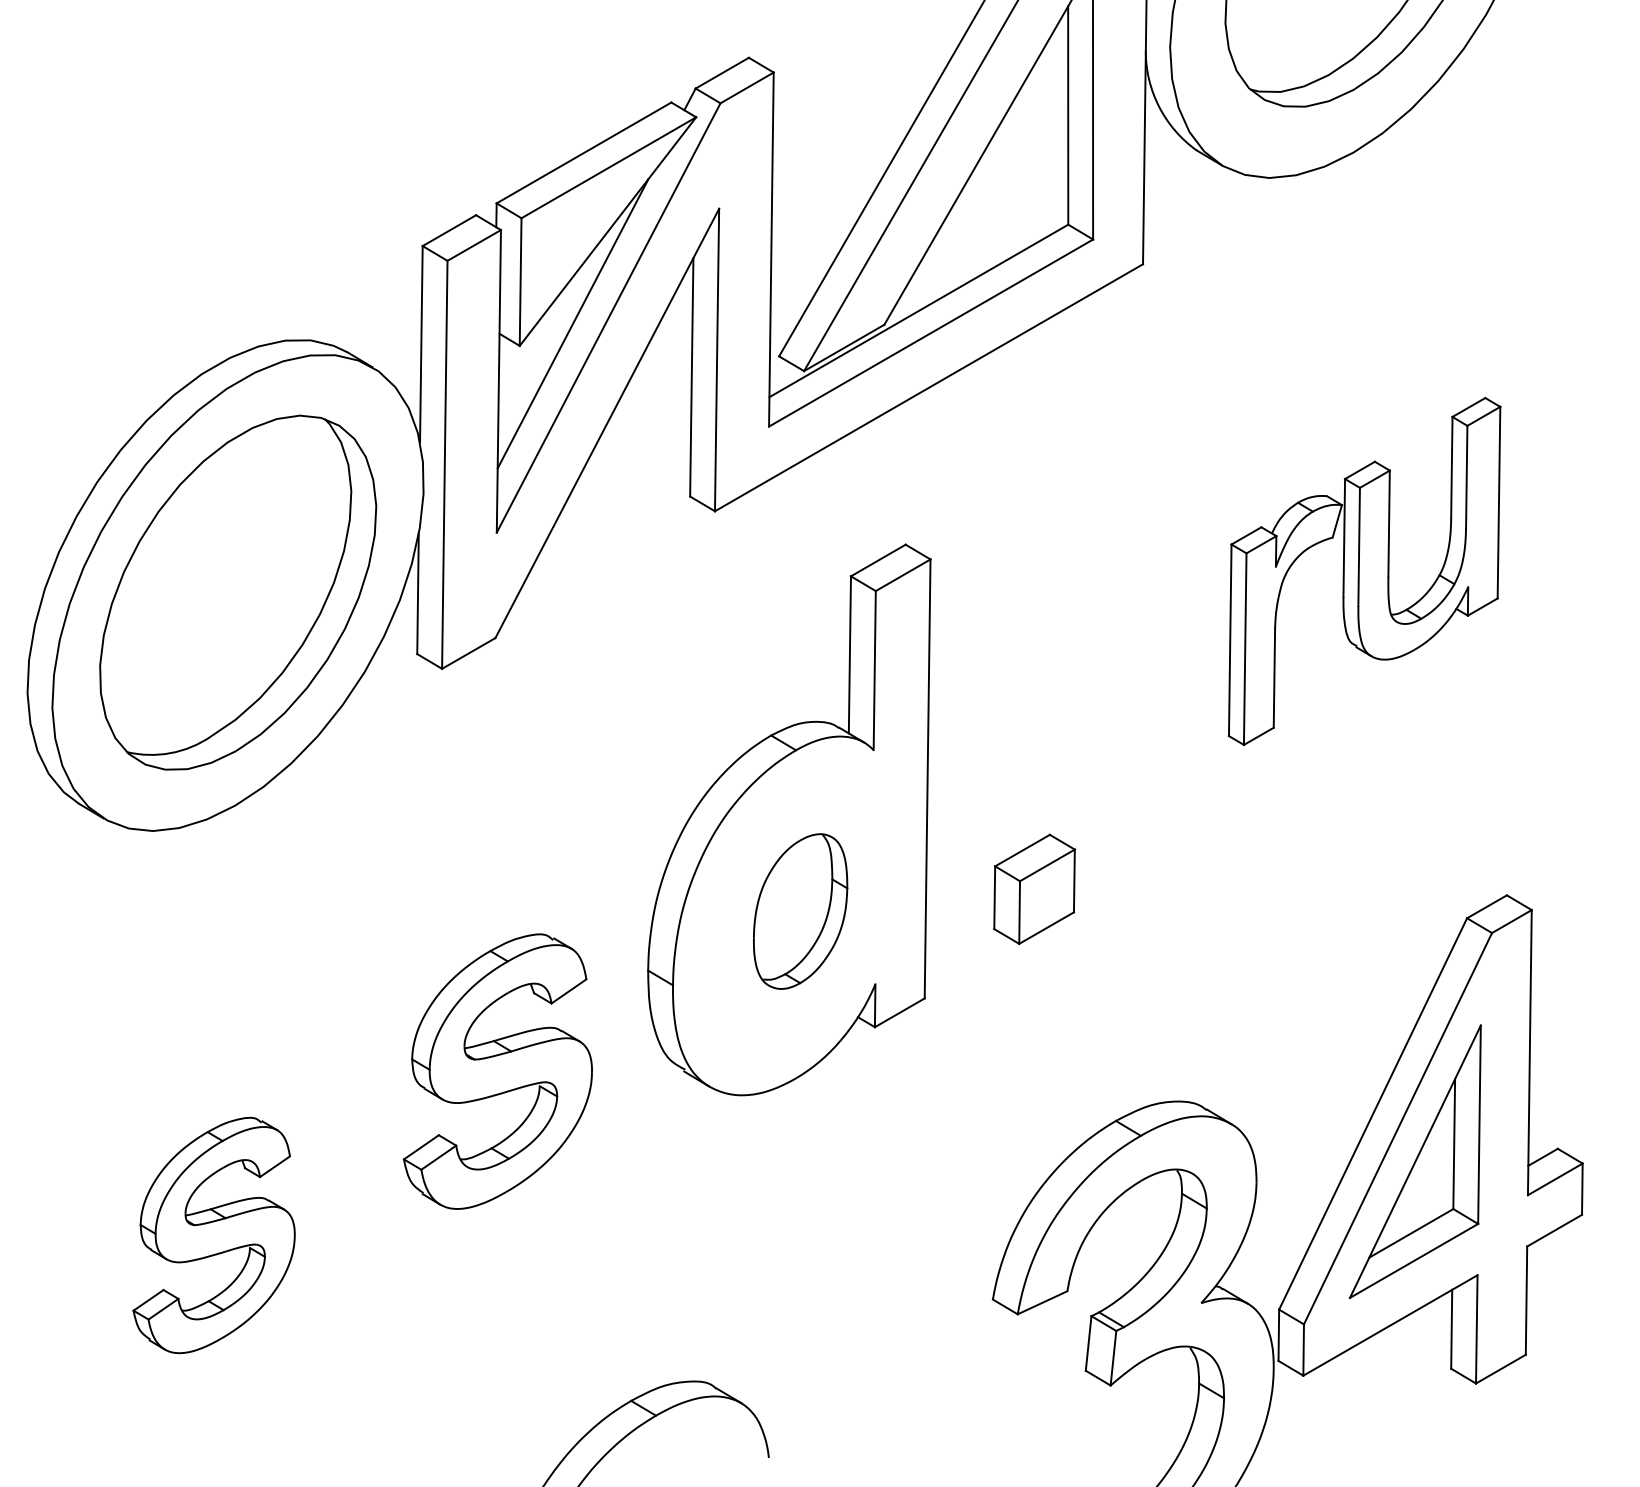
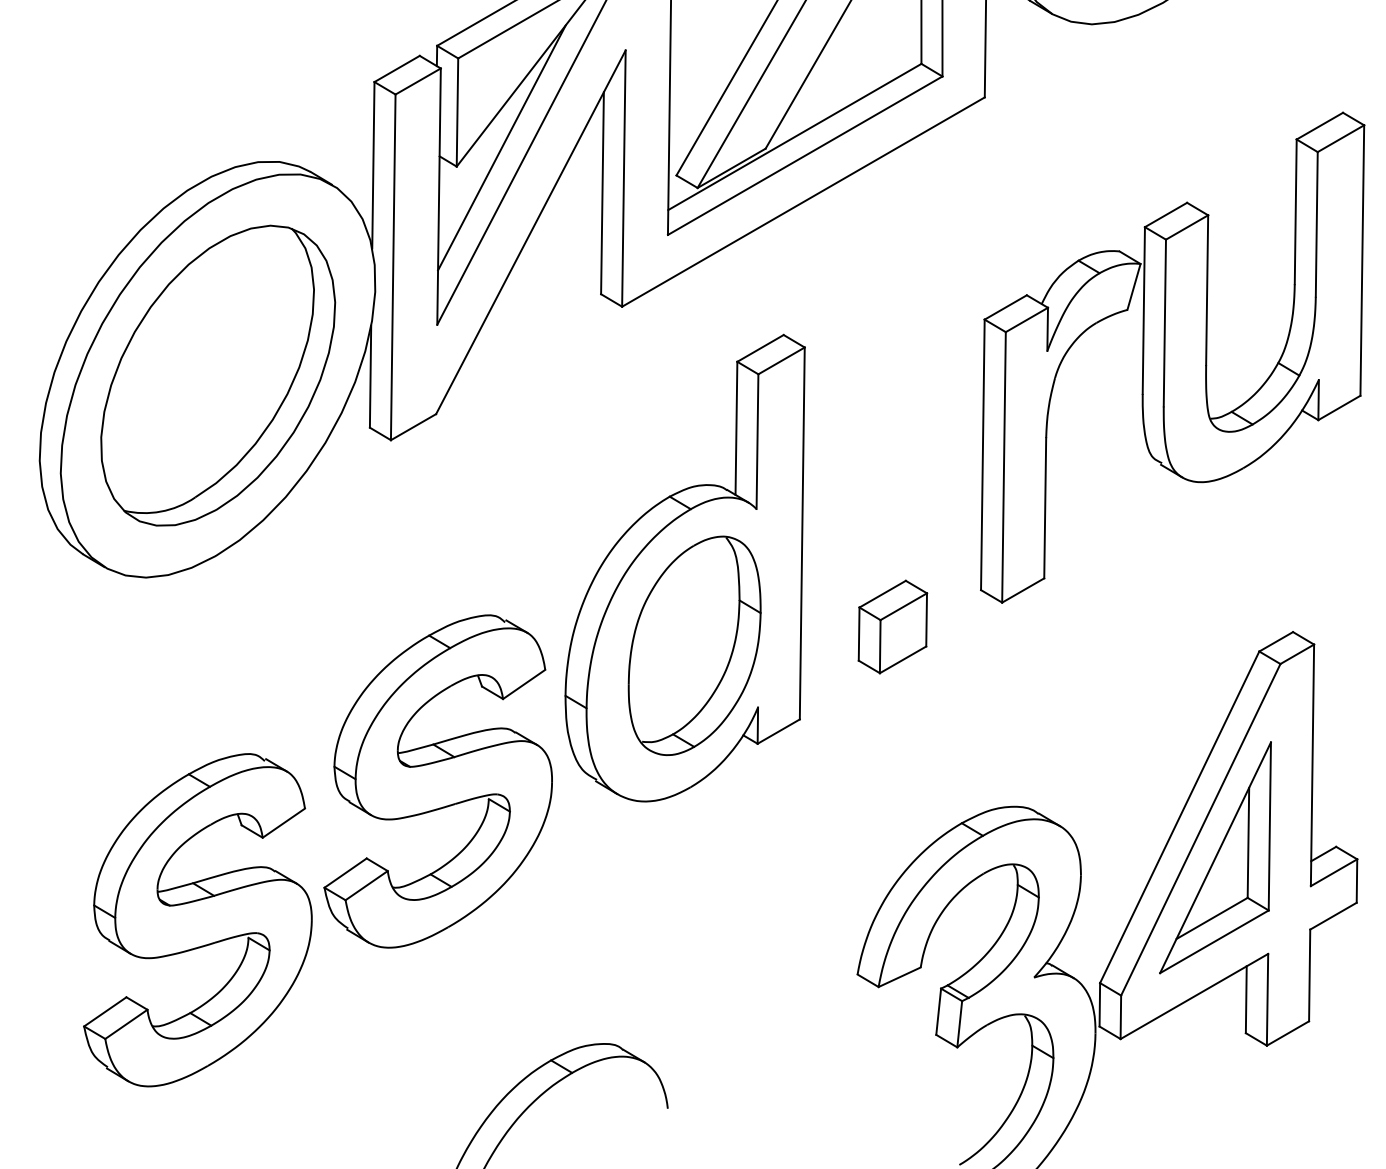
part: (1364, 571) -> (1172, 357), size x1.67
part: (800, 911) -> (694, 645), size x1.67
part: (497, 1071) -> (437, 781), size x1.43
part: (213, 1235) -> (197, 920), size x1.67

